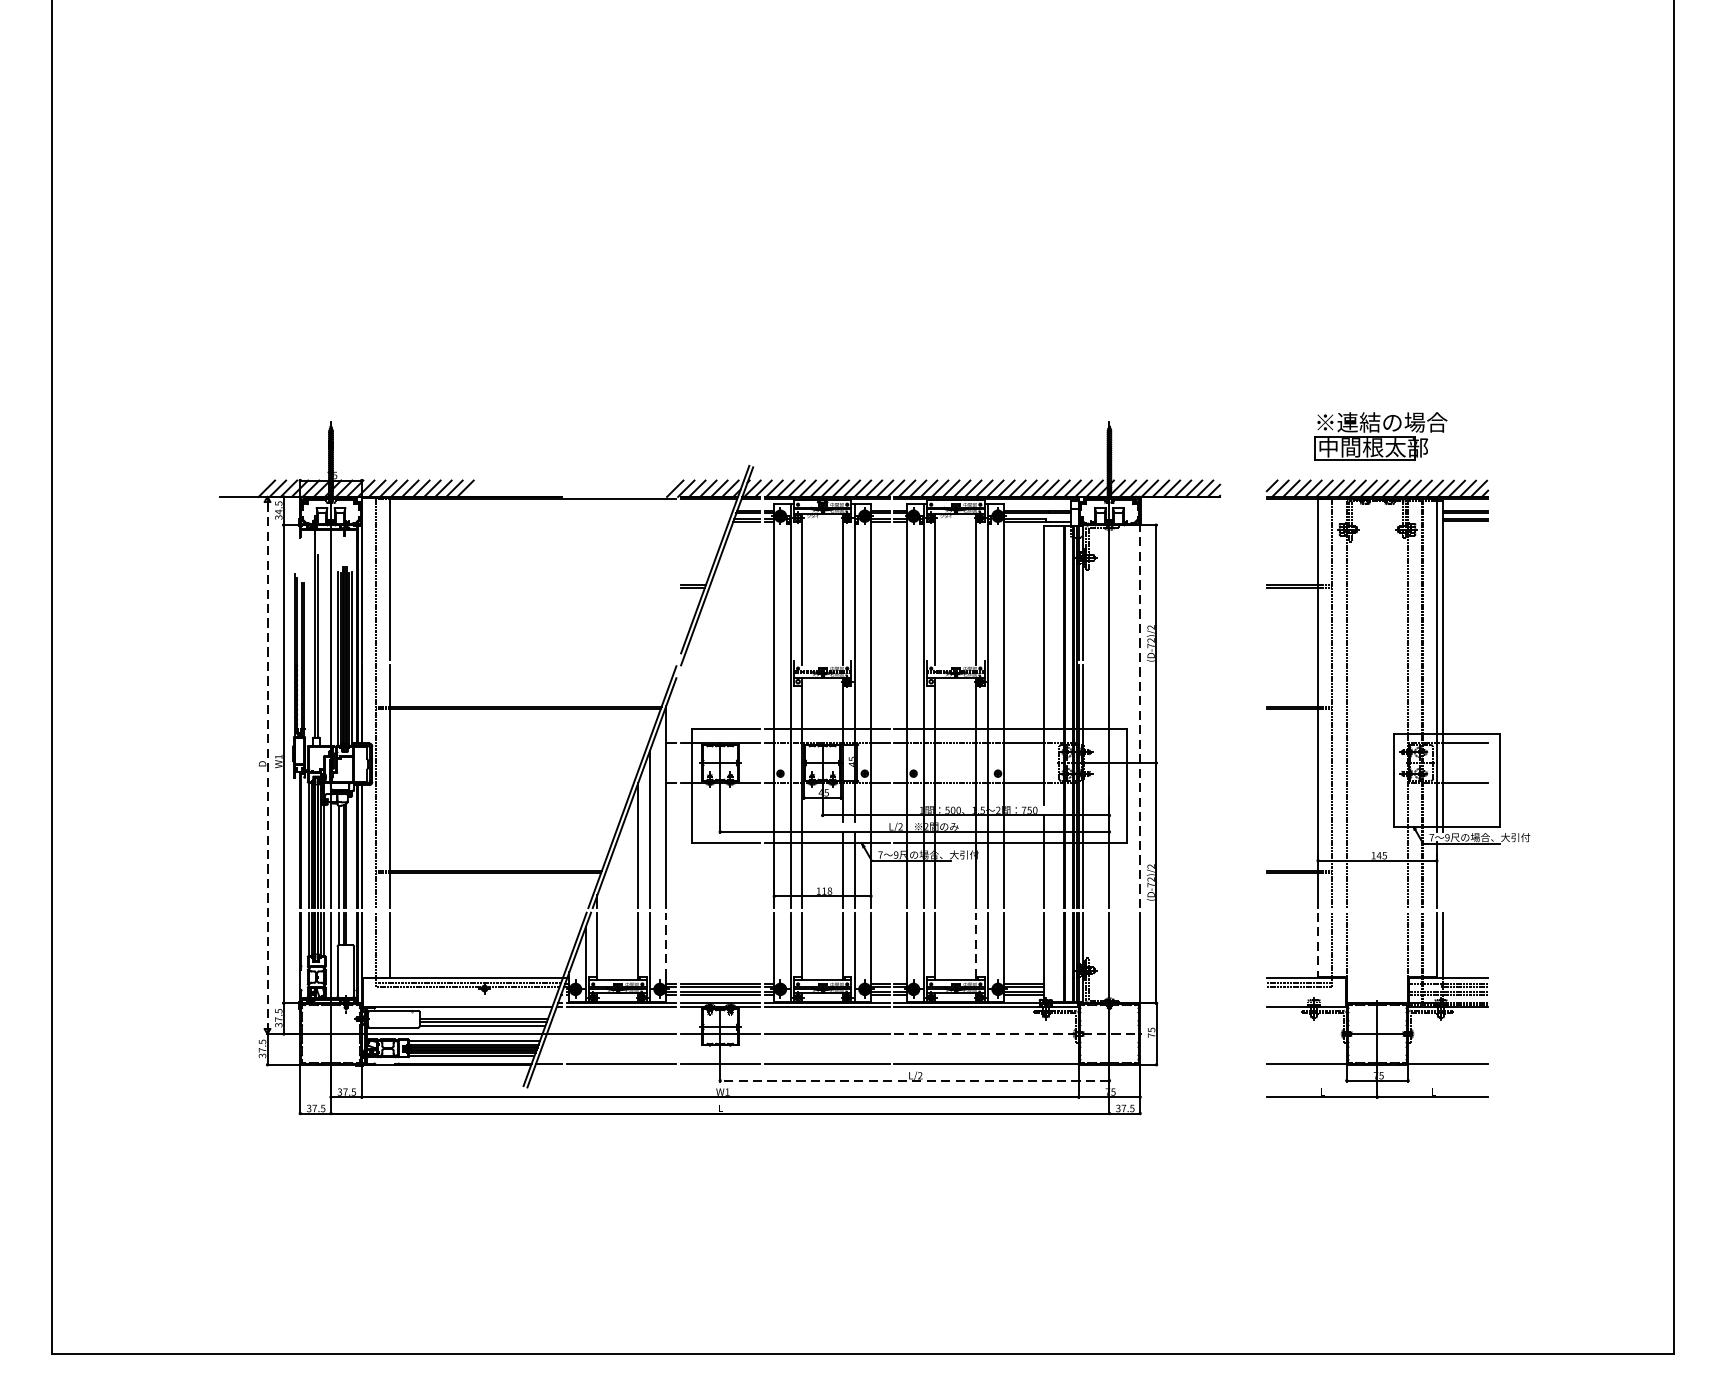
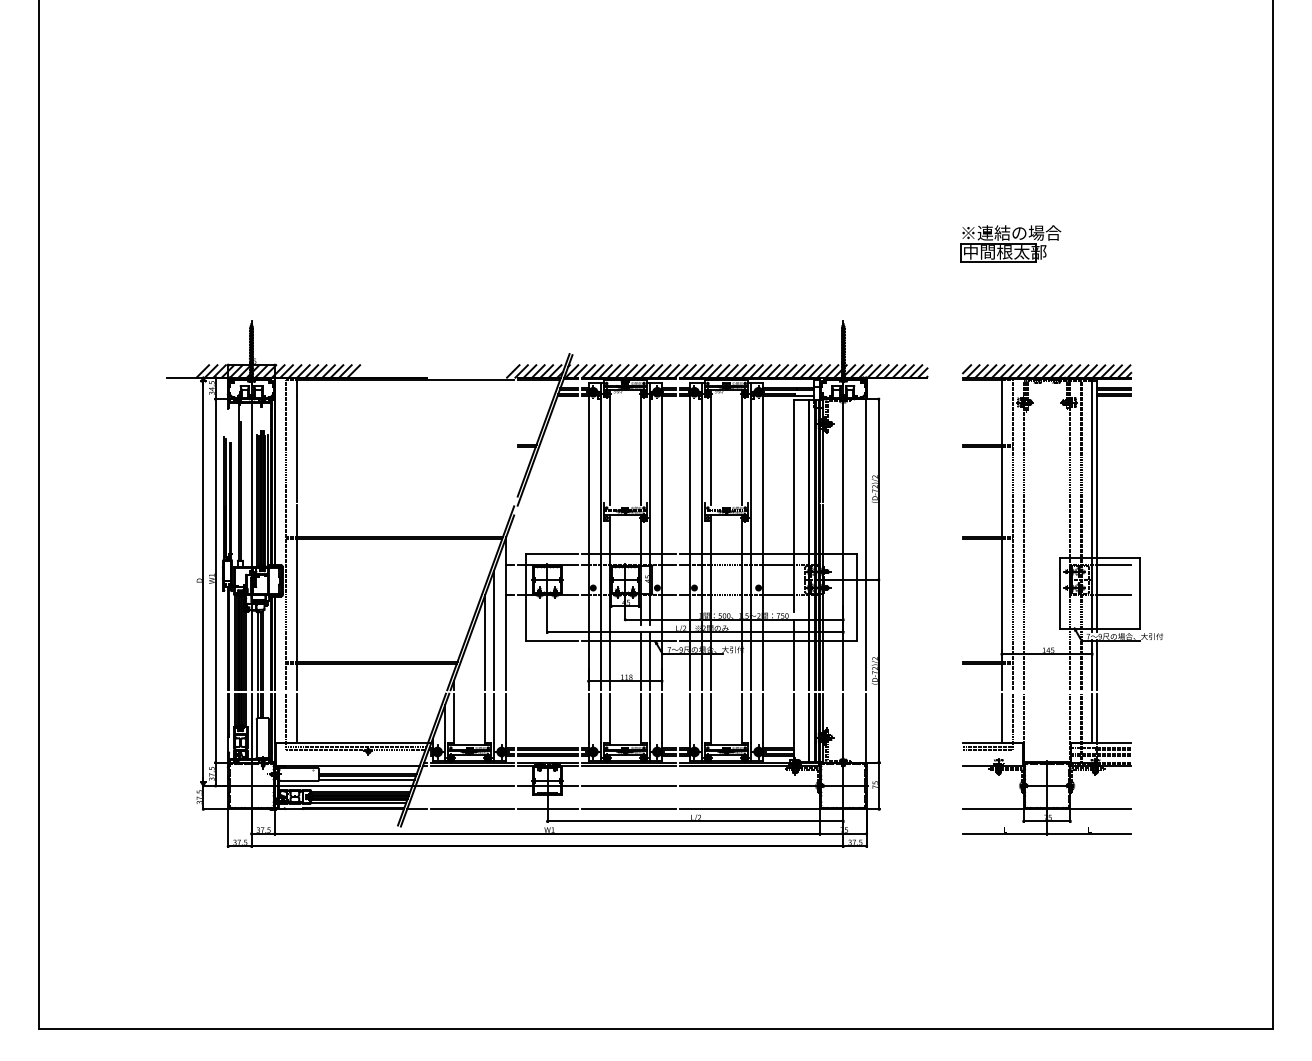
part: (1380, 436) -> (1010, 243), moved
line: (1139, 716) -> (866, 544), dashed -> solid
line: (267, 765) -> (203, 581), dashed -> solid
line: (1442, 875) -> (1096, 665), added
line: (666, 945) -> (506, 718), dashed -> solid
line: (976, 945) -> (742, 718), dashed -> solid
line: (1317, 945) -> (1001, 718), dashed -> solid
line: (1018, 1033) -> (774, 785), dashed -> solid
line: (914, 1080) -> (695, 821), dashed -> solid

